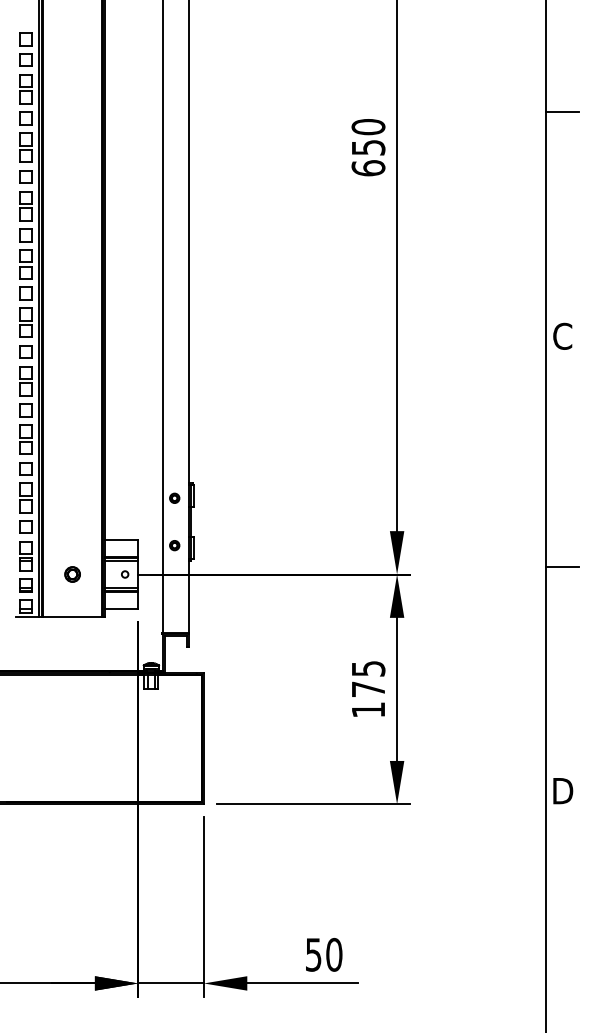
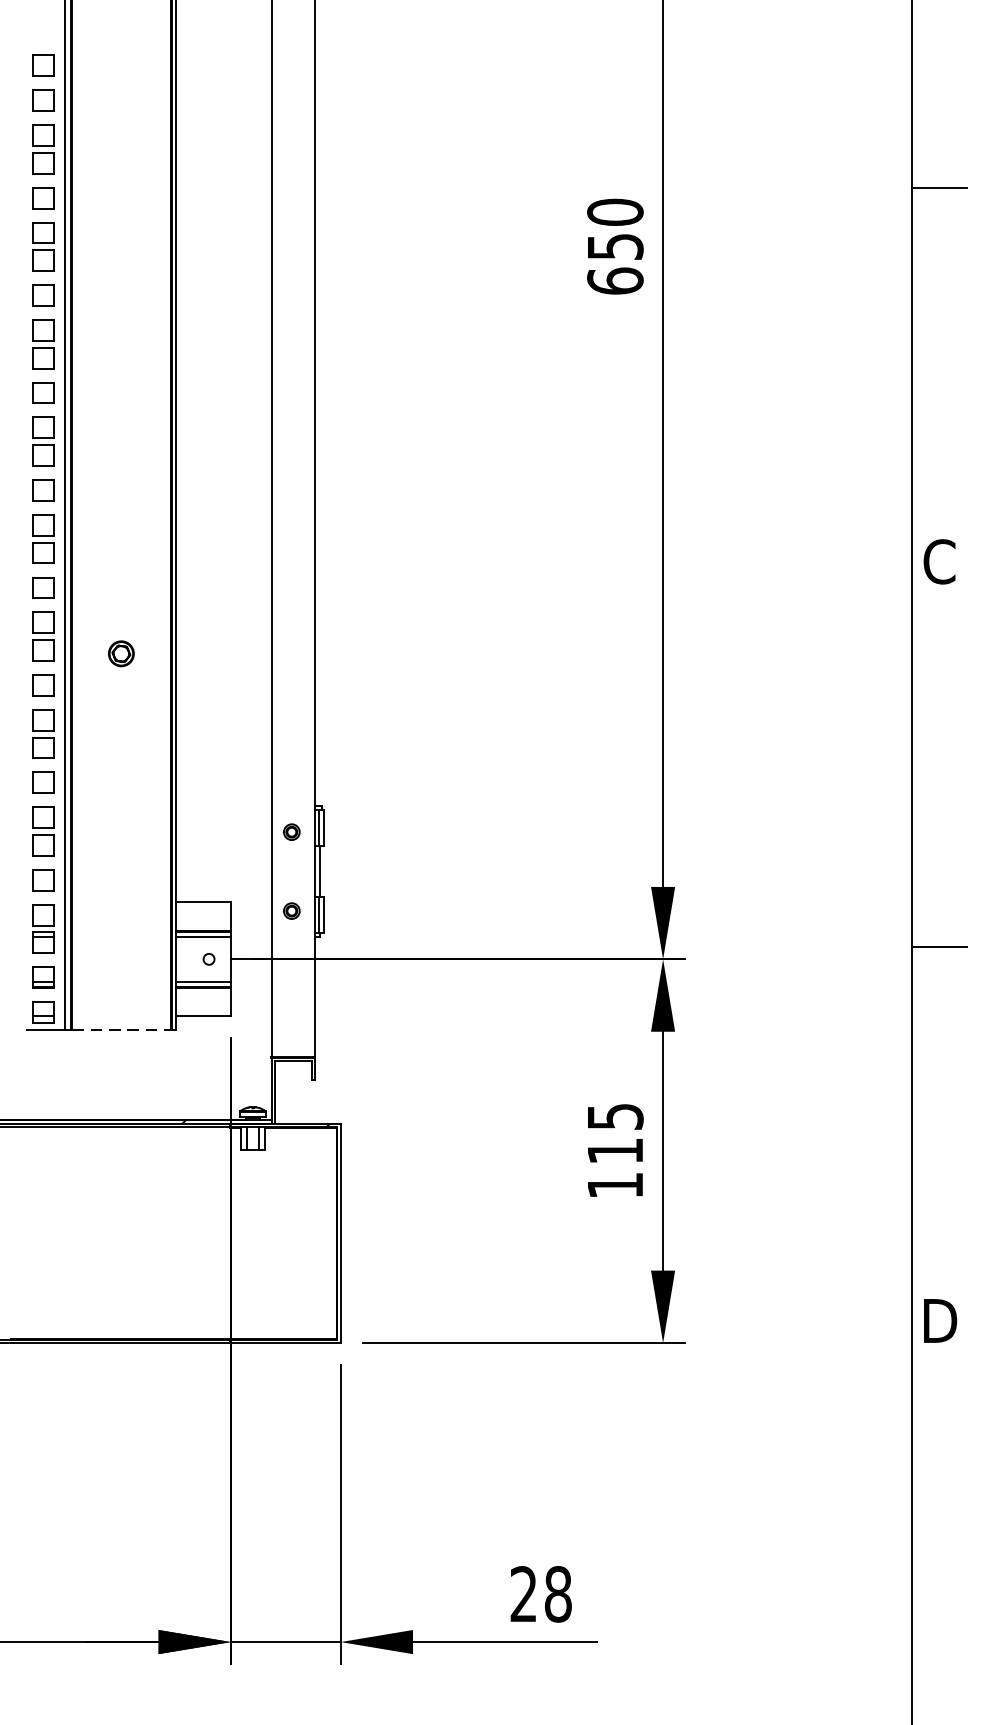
part: (72, 574) -> (121, 653), moved
line: (73, 616) -> (122, 1029), solid -> dashed
text: (368, 688) -> (615, 1149), 175 -> 115
text: (323, 954) -> (540, 1593), 50 -> 28

